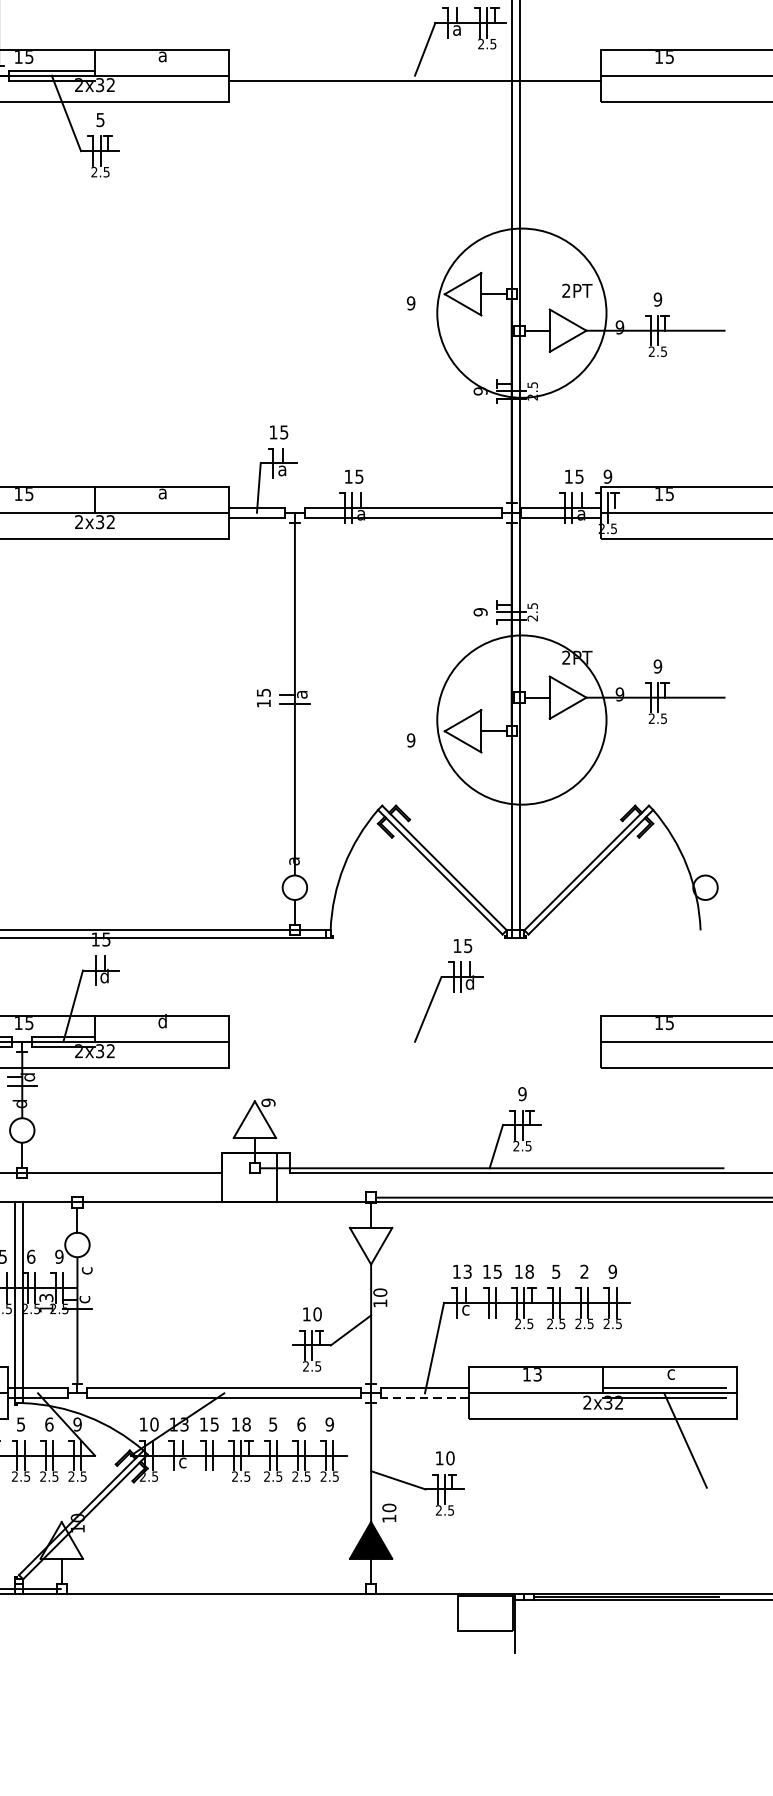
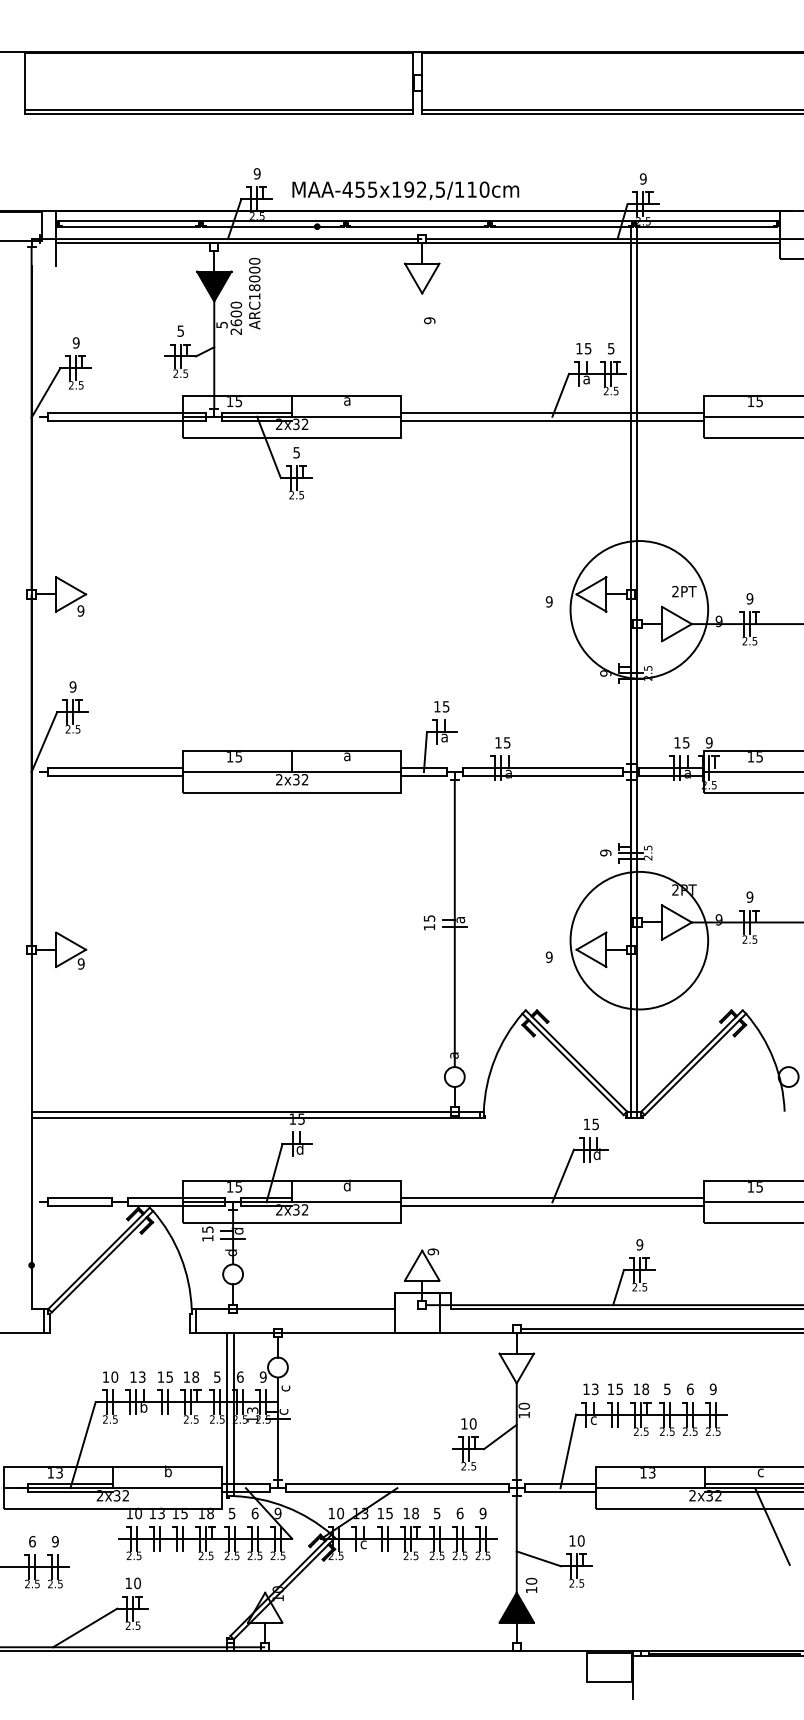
line: (415, 70) -> (552, 412), added
line: (415, 1037) -> (552, 1198), added
line: (415, 1046) -> (552, 1206), added
text: (584, 1272) -> (690, 1389), 2 -> 6
line: (424, 1398) -> (560, 1492), dashed -> solid

